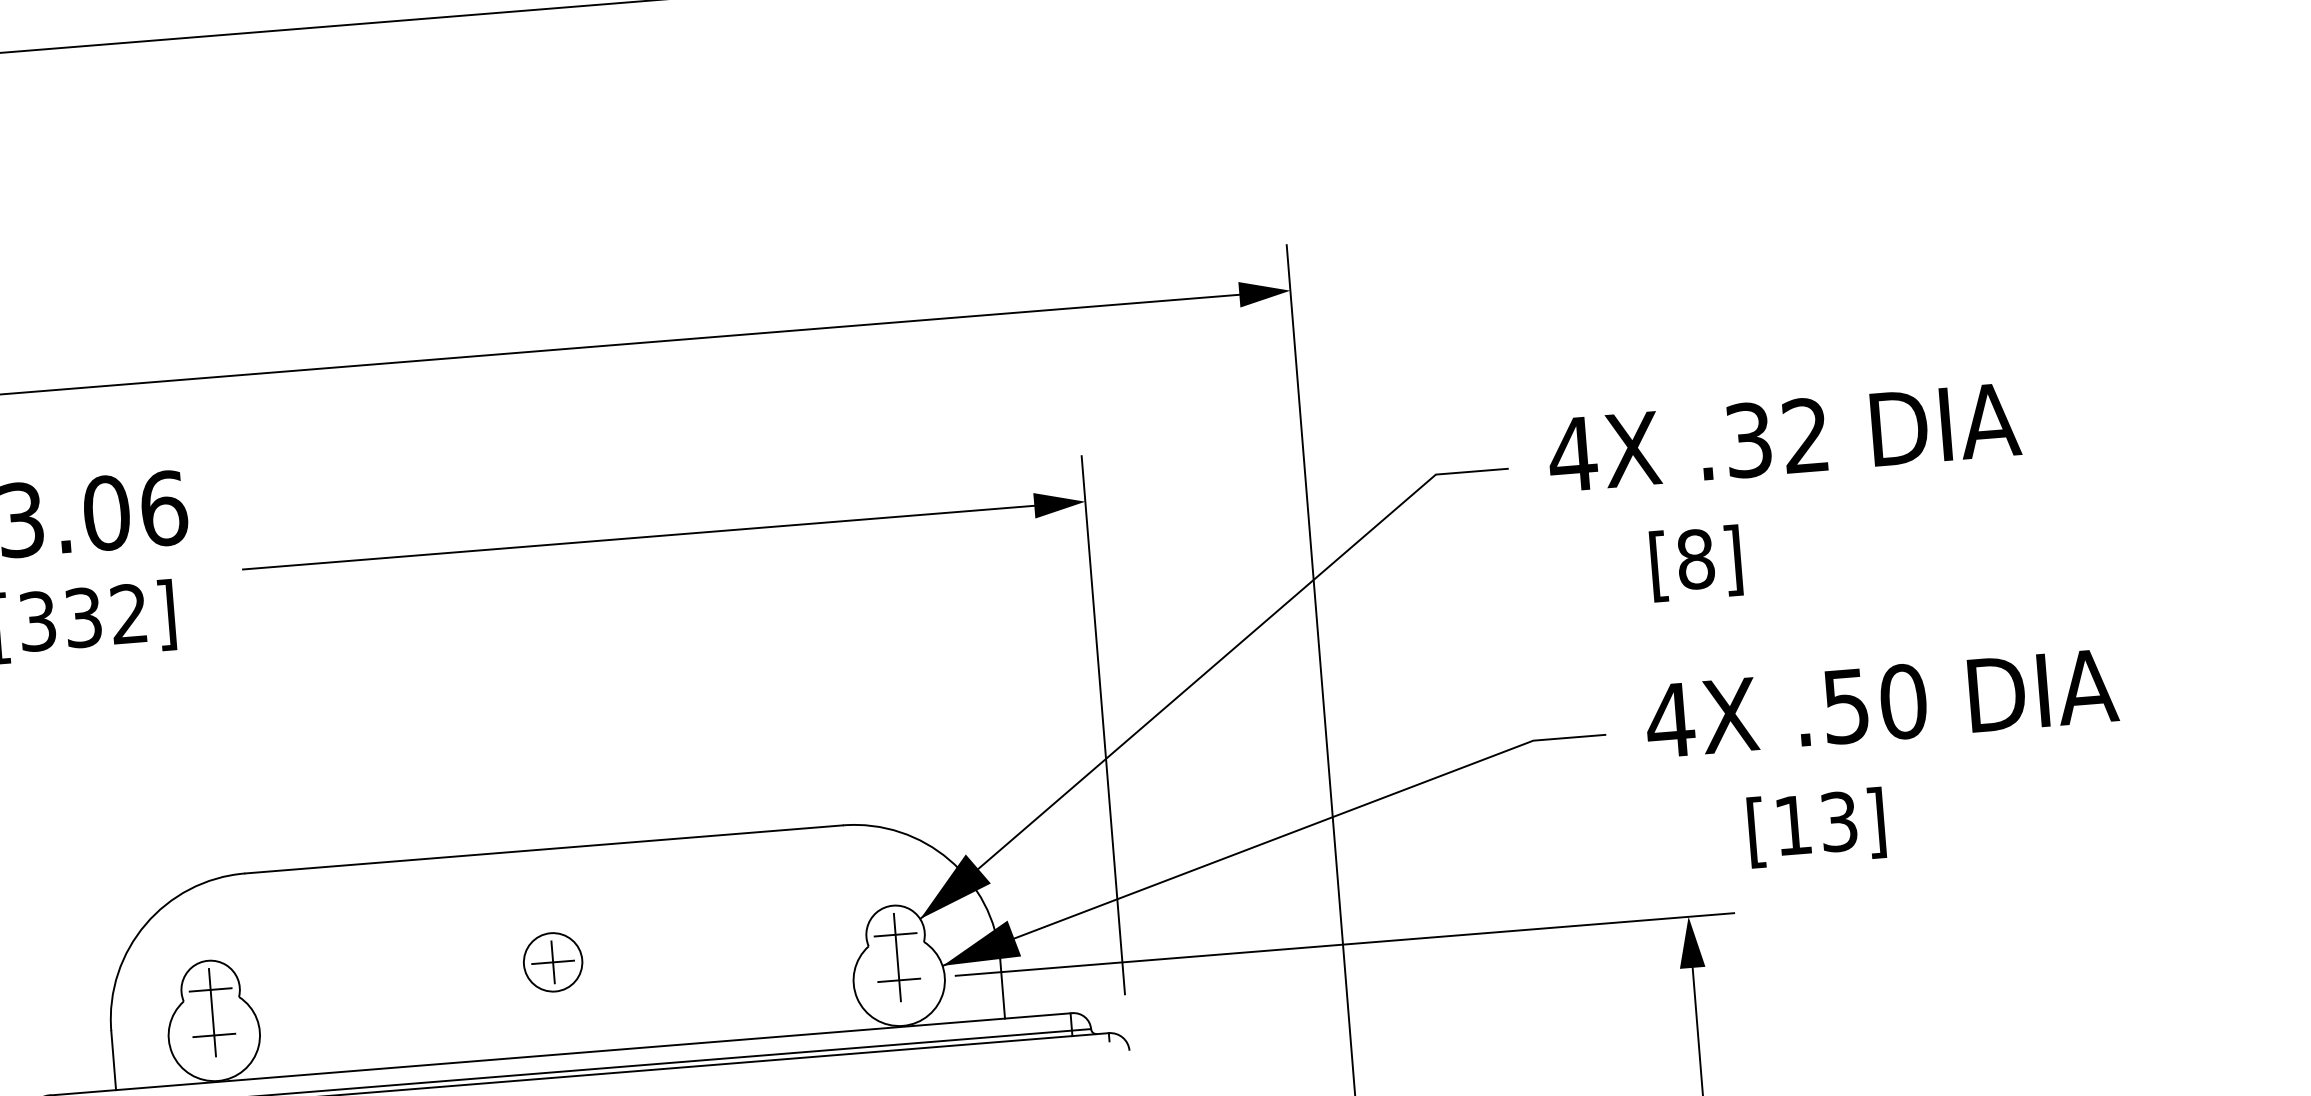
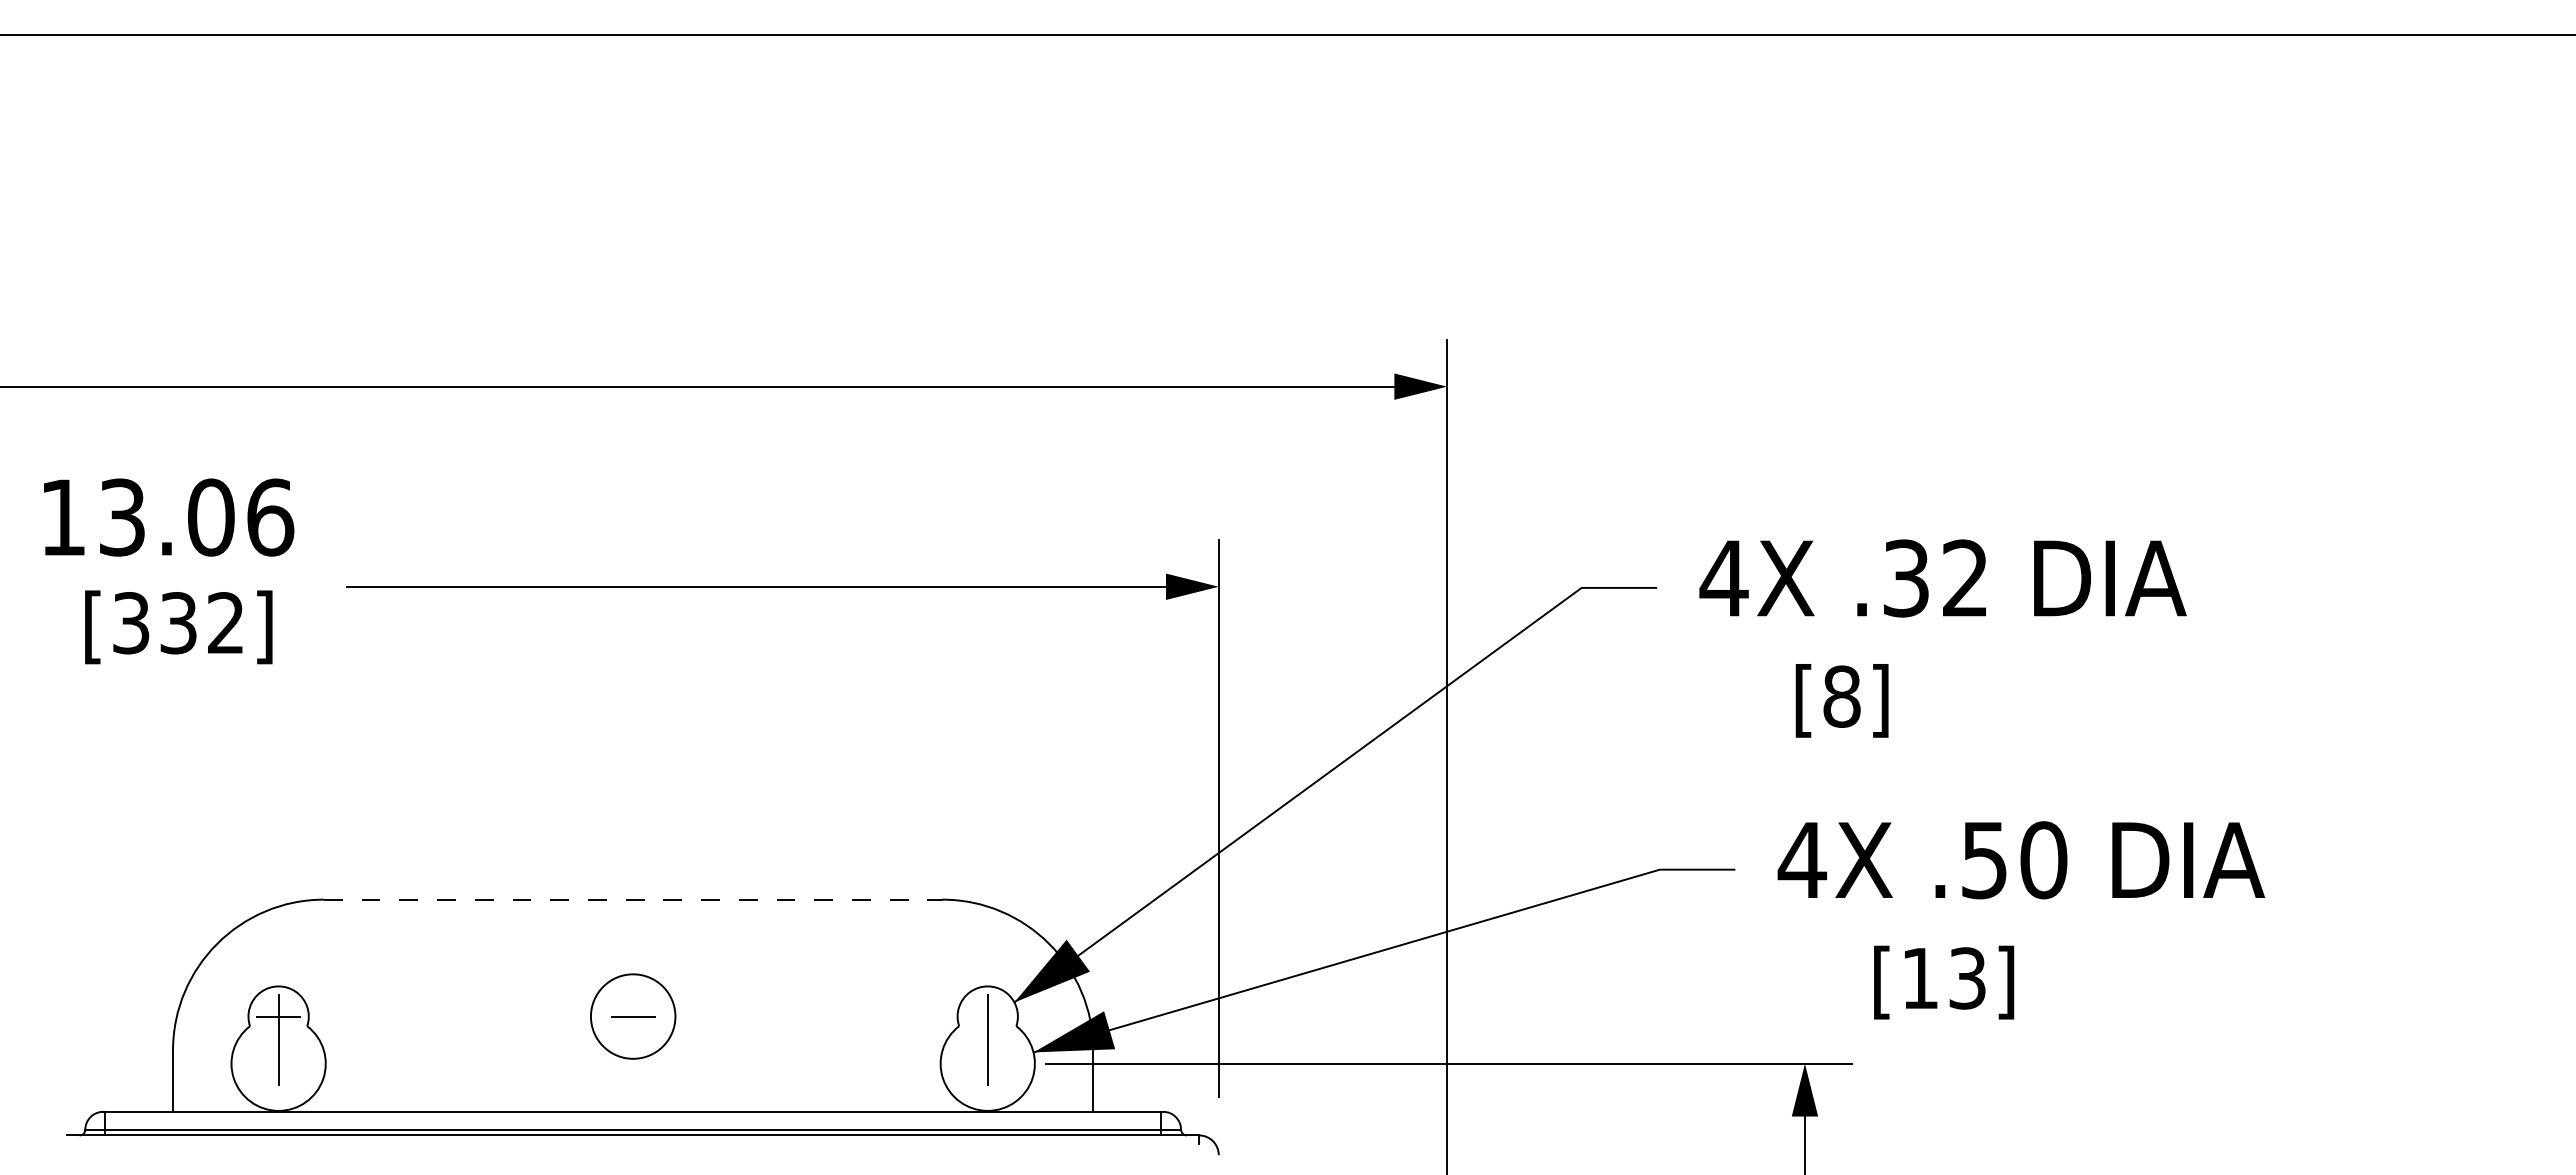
line: (544, 849) -> (633, 899), solid -> dashed
line: (895, 934) -> (987, 1016), removed
circle: (553, 962) -> (633, 1016), size x1.4
line: (553, 962) -> (633, 1016), removed
line: (898, 980) -> (987, 1063), removed
line: (214, 1035) -> (278, 1063), removed

